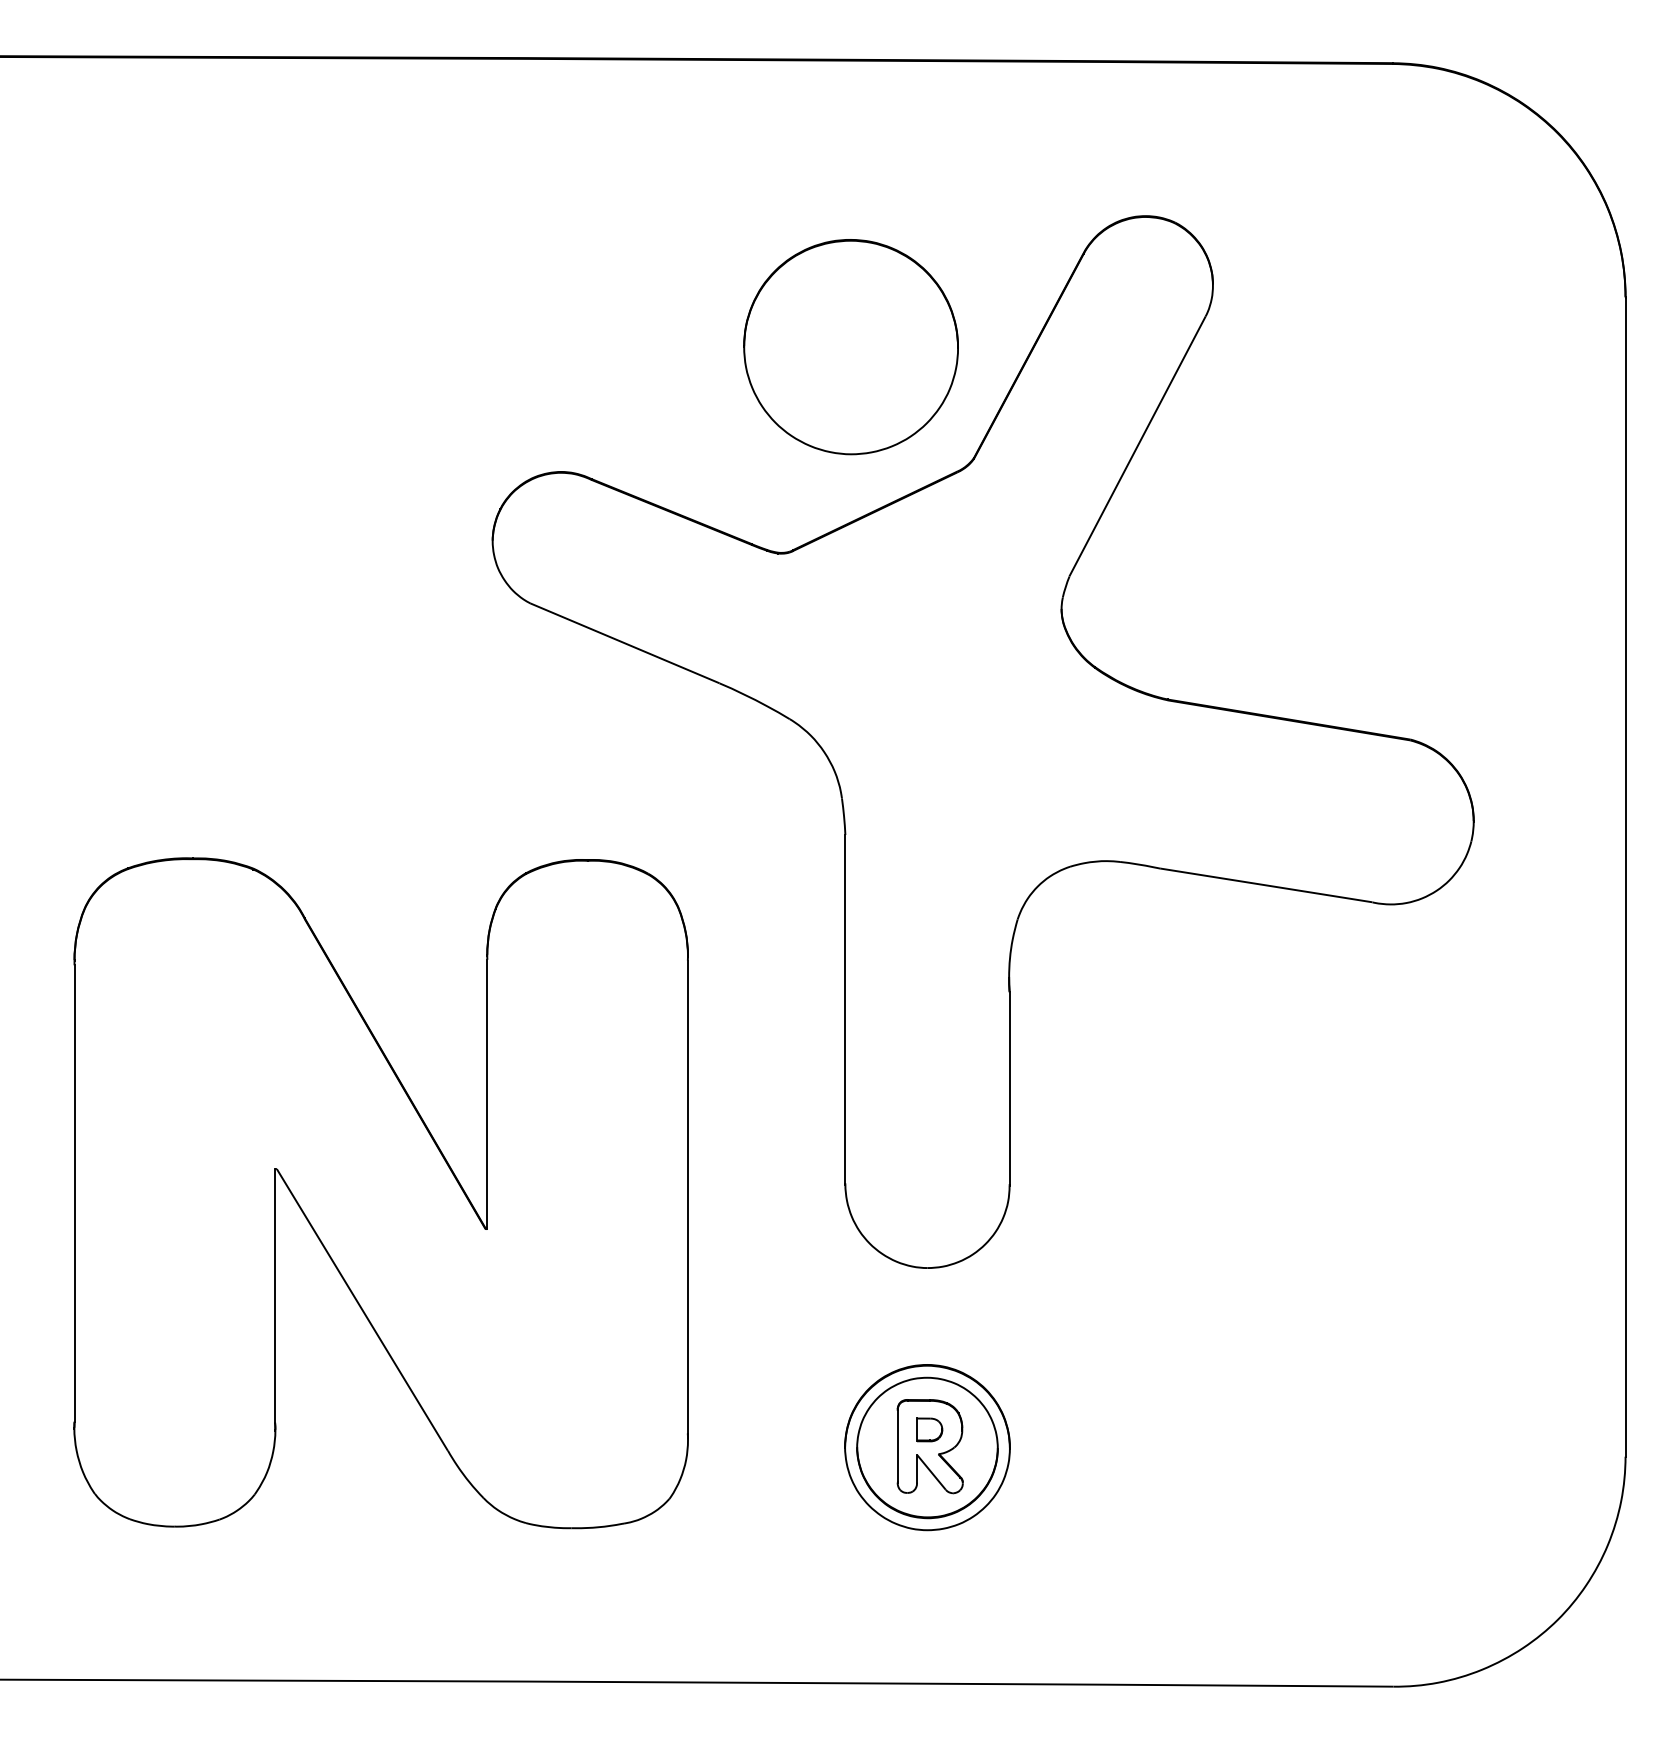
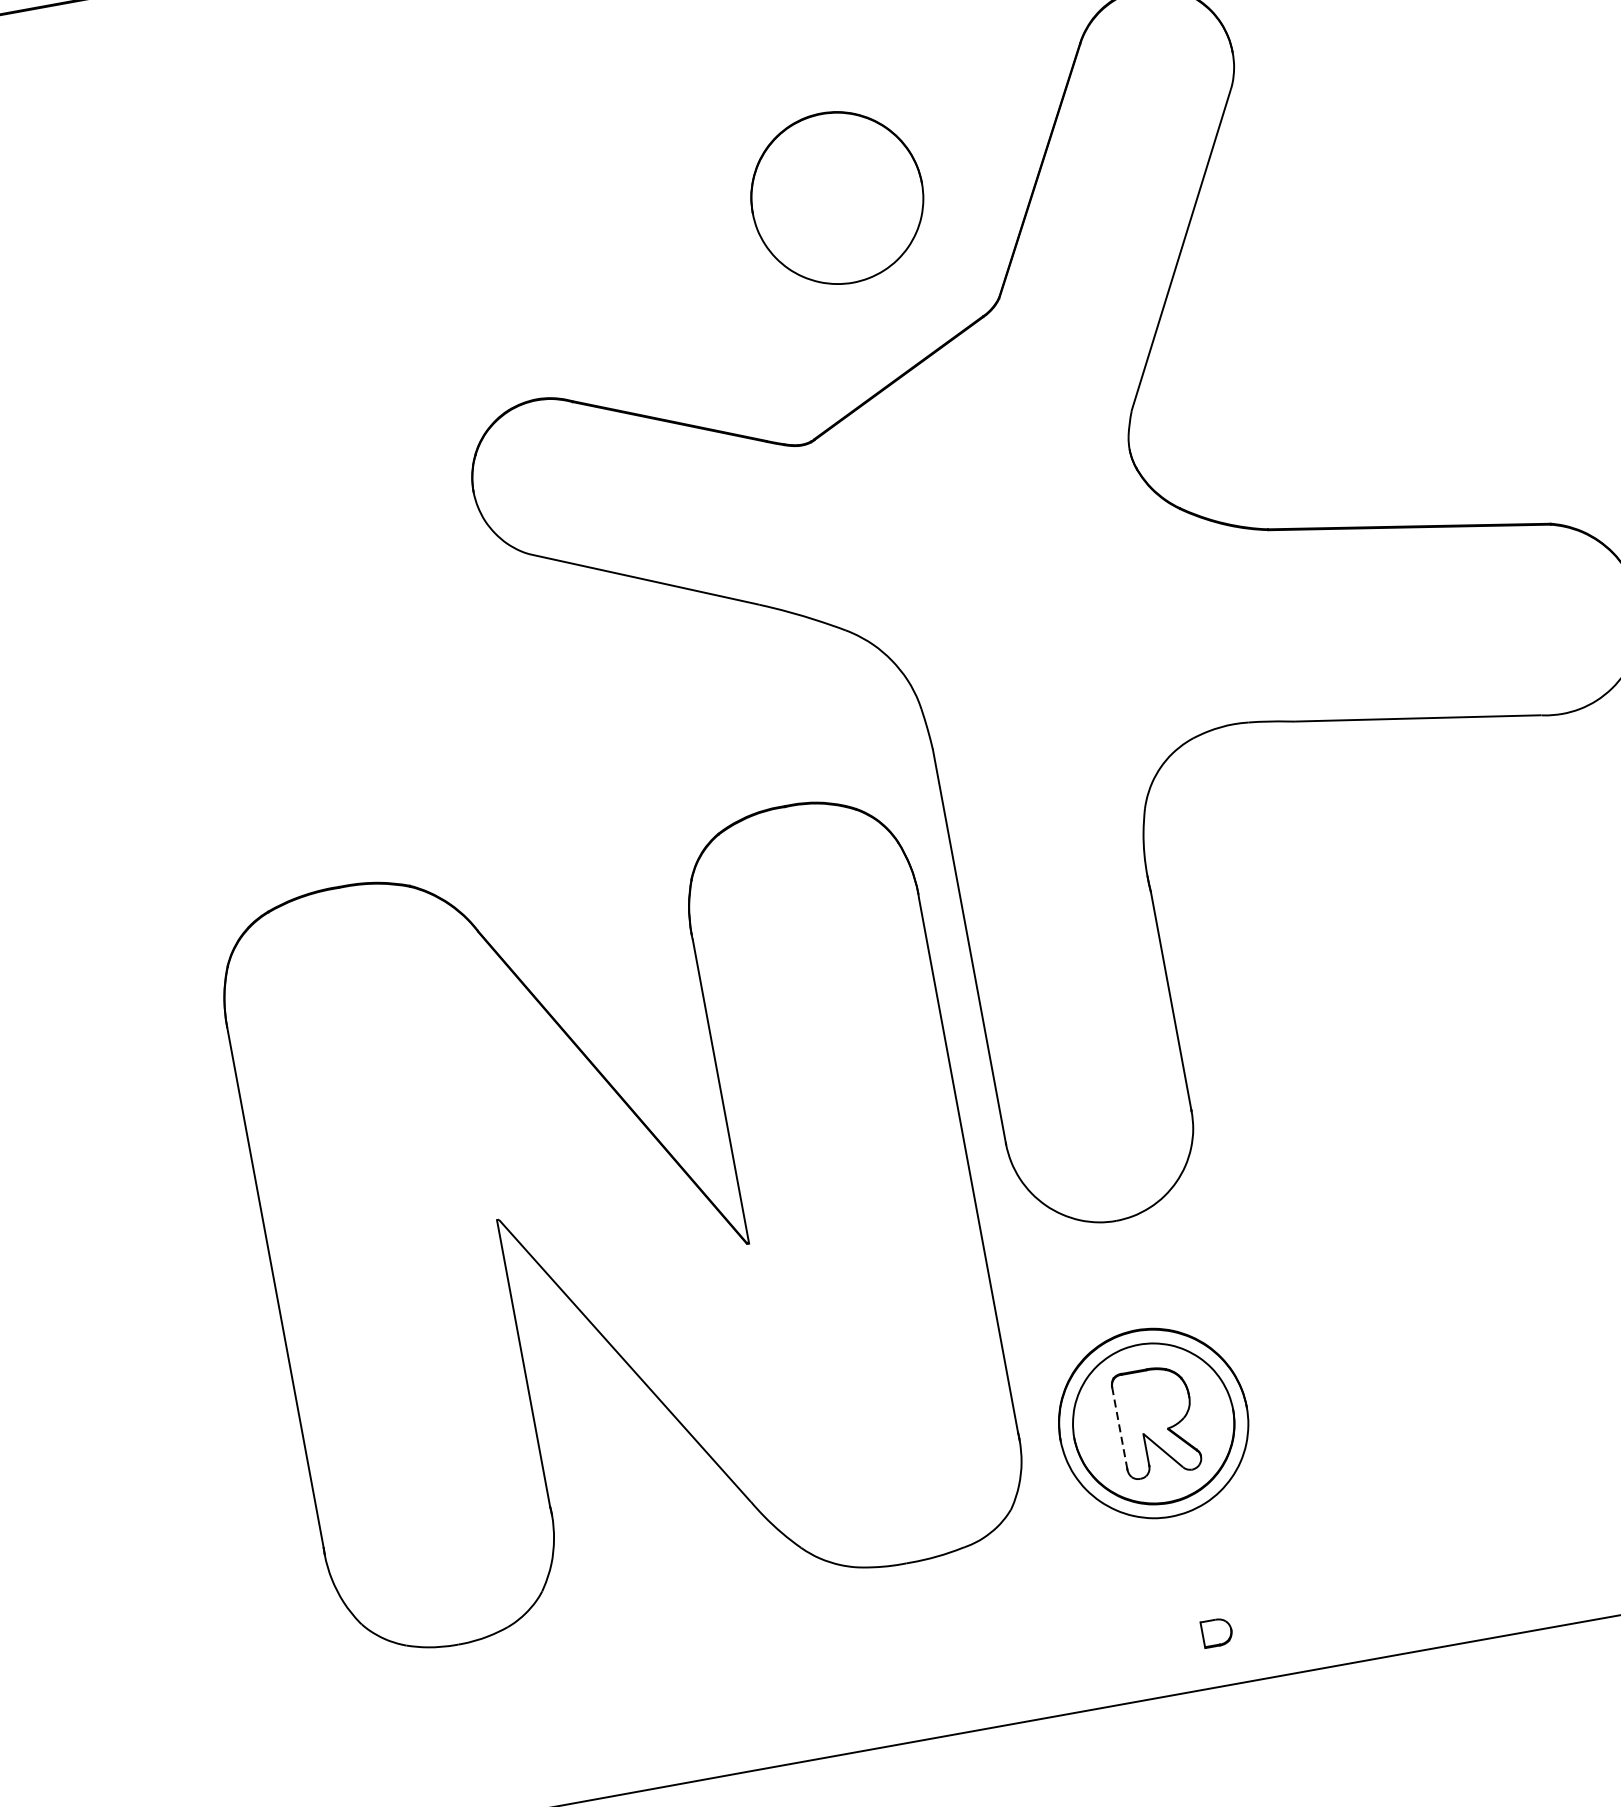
part: (850, 347) -> (836, 198), size x0.7
part: (380, 1193) -> (621, 1225), moved
part: (929, 1429) -> (1216, 1632), moved
line: (897, 1446) -> (1119, 1428), solid -> dashed

